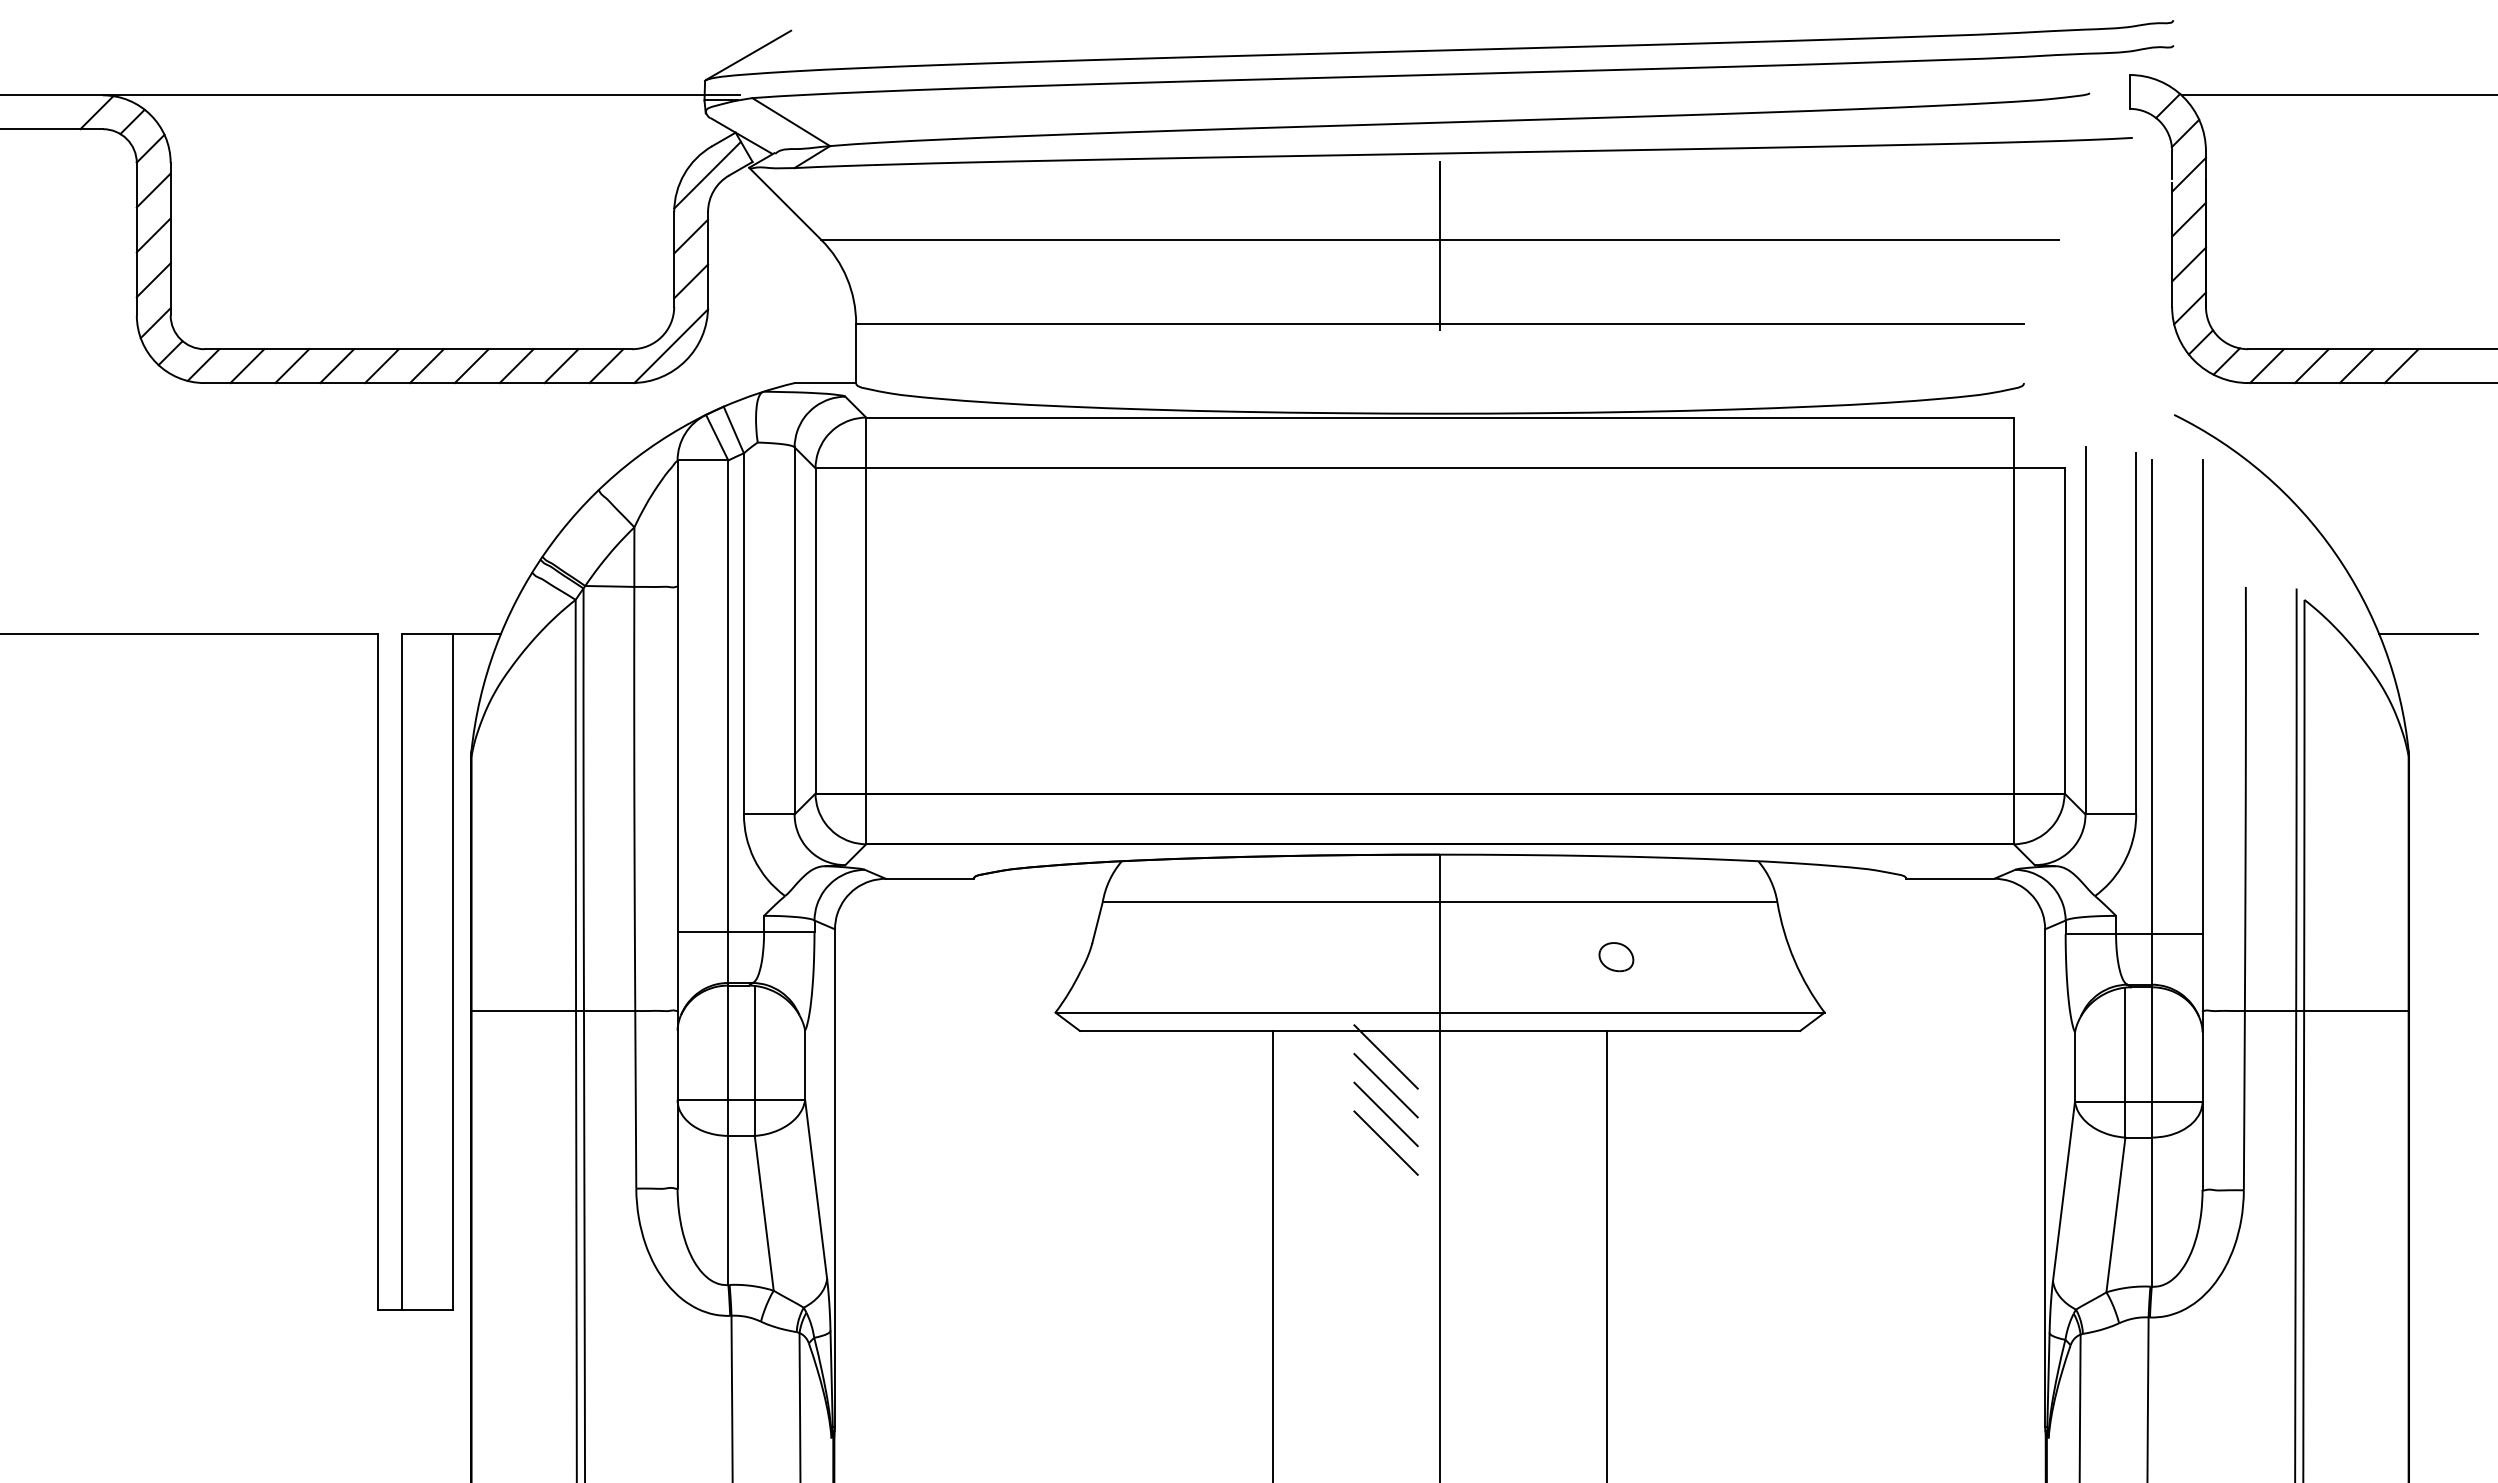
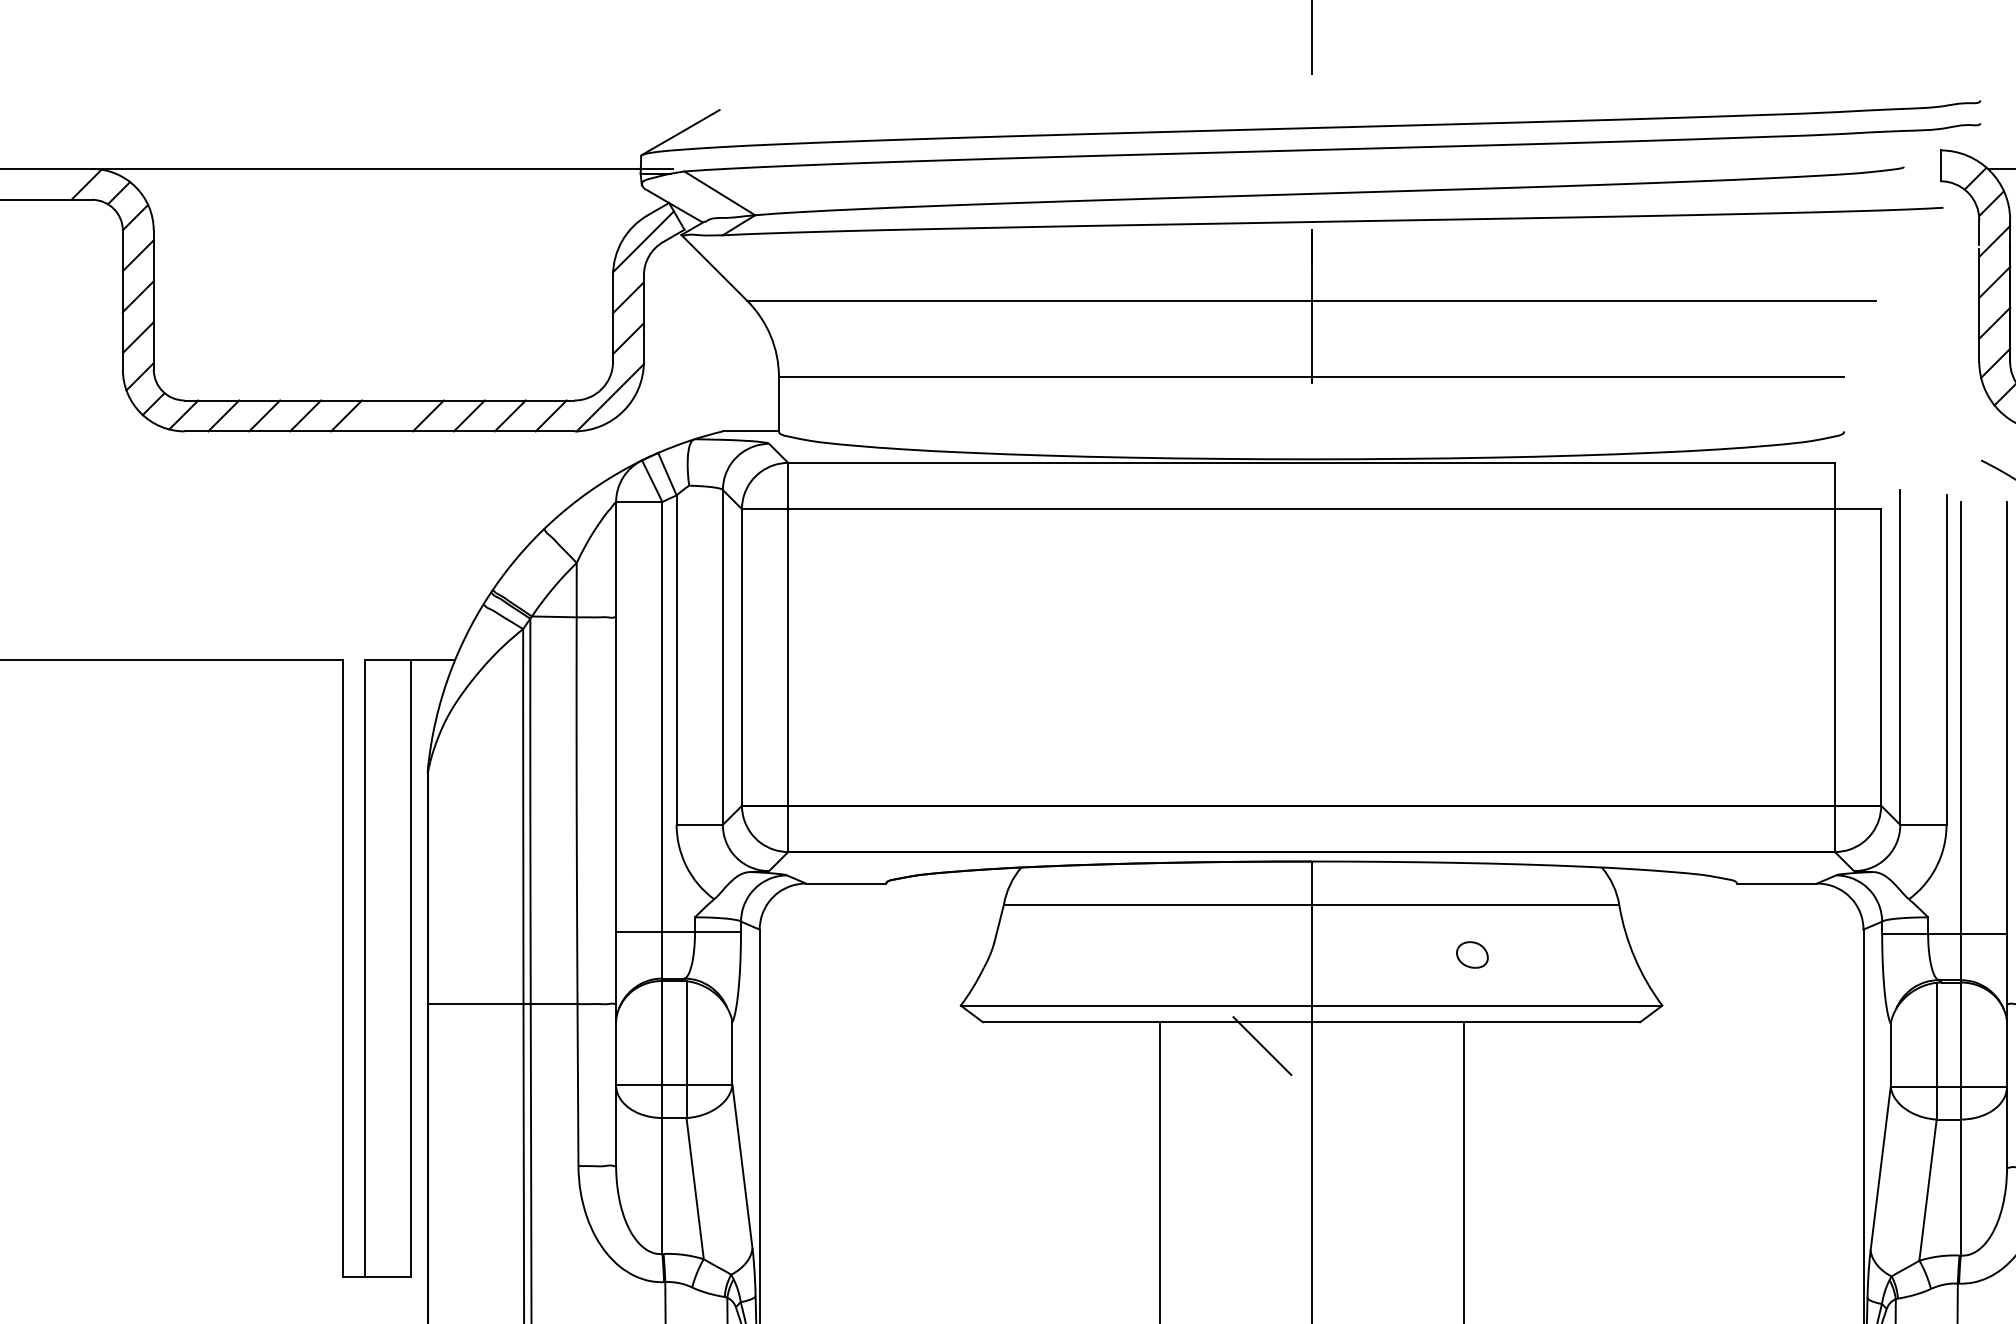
line: (426, 366) -> (387, 416), removed
line: (1385, 1085) -> (1261, 1072), removed
line: (1385, 1114) -> (1261, 1098), removed
line: (1385, 1142) -> (1261, 1124), removed

